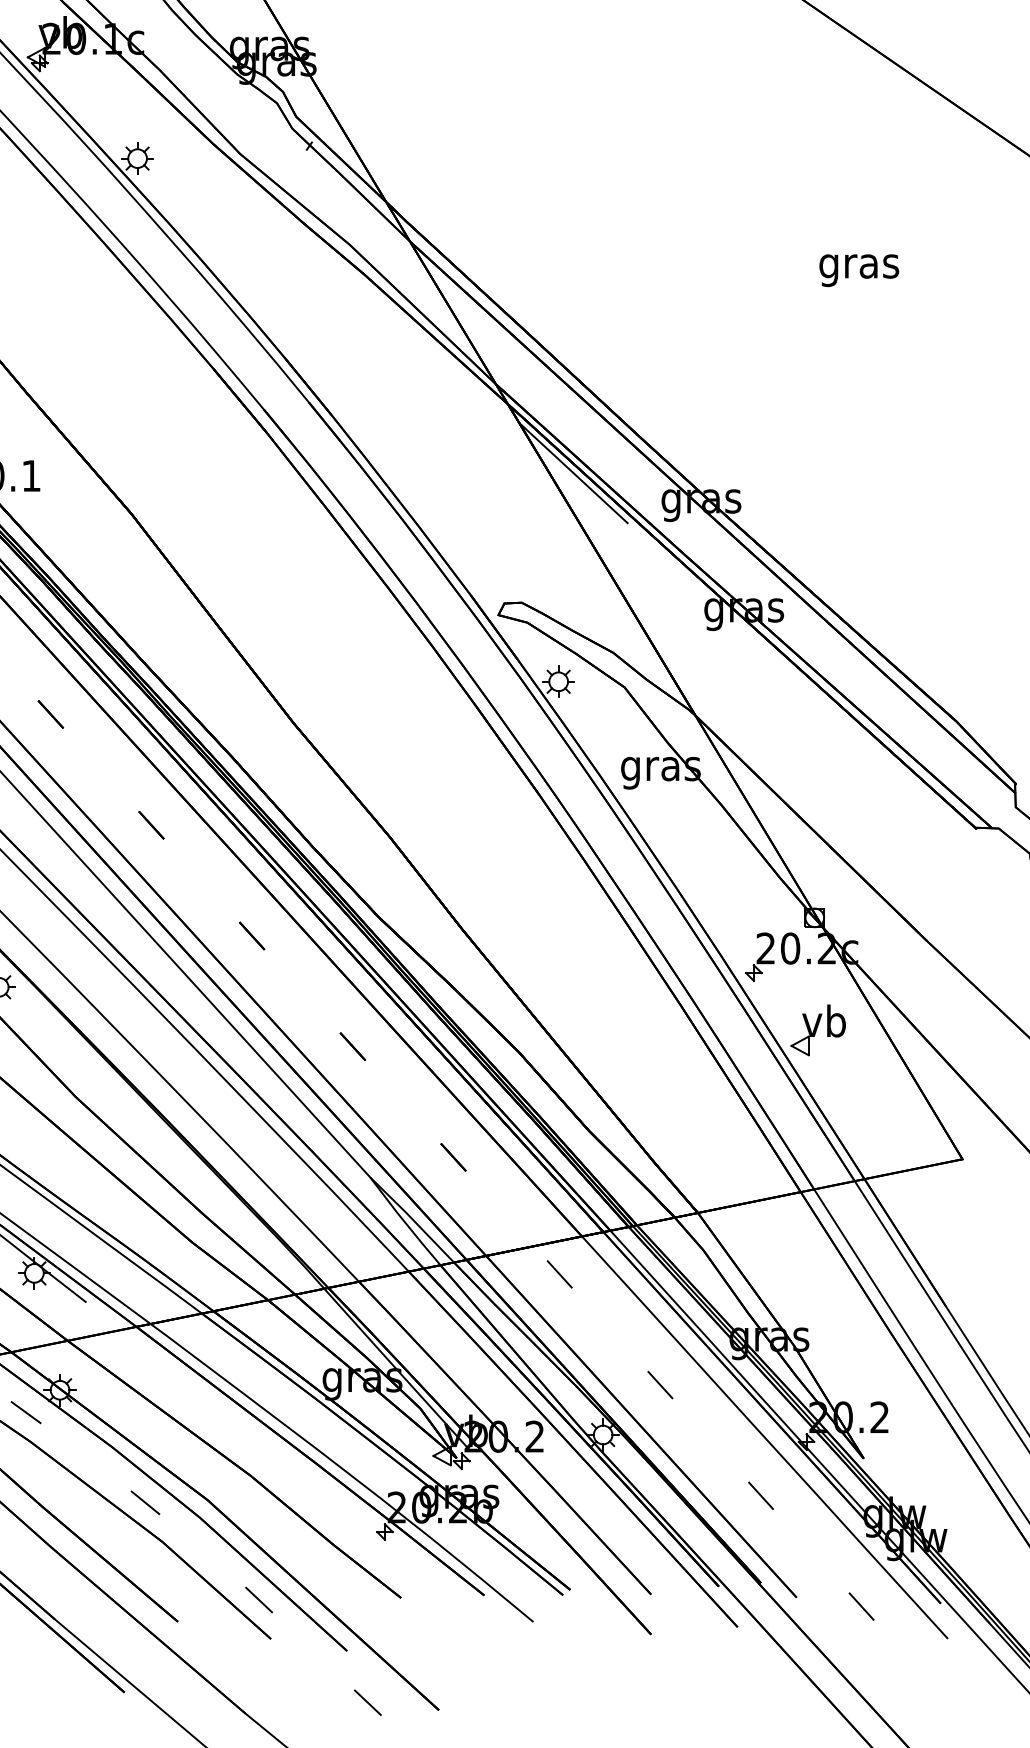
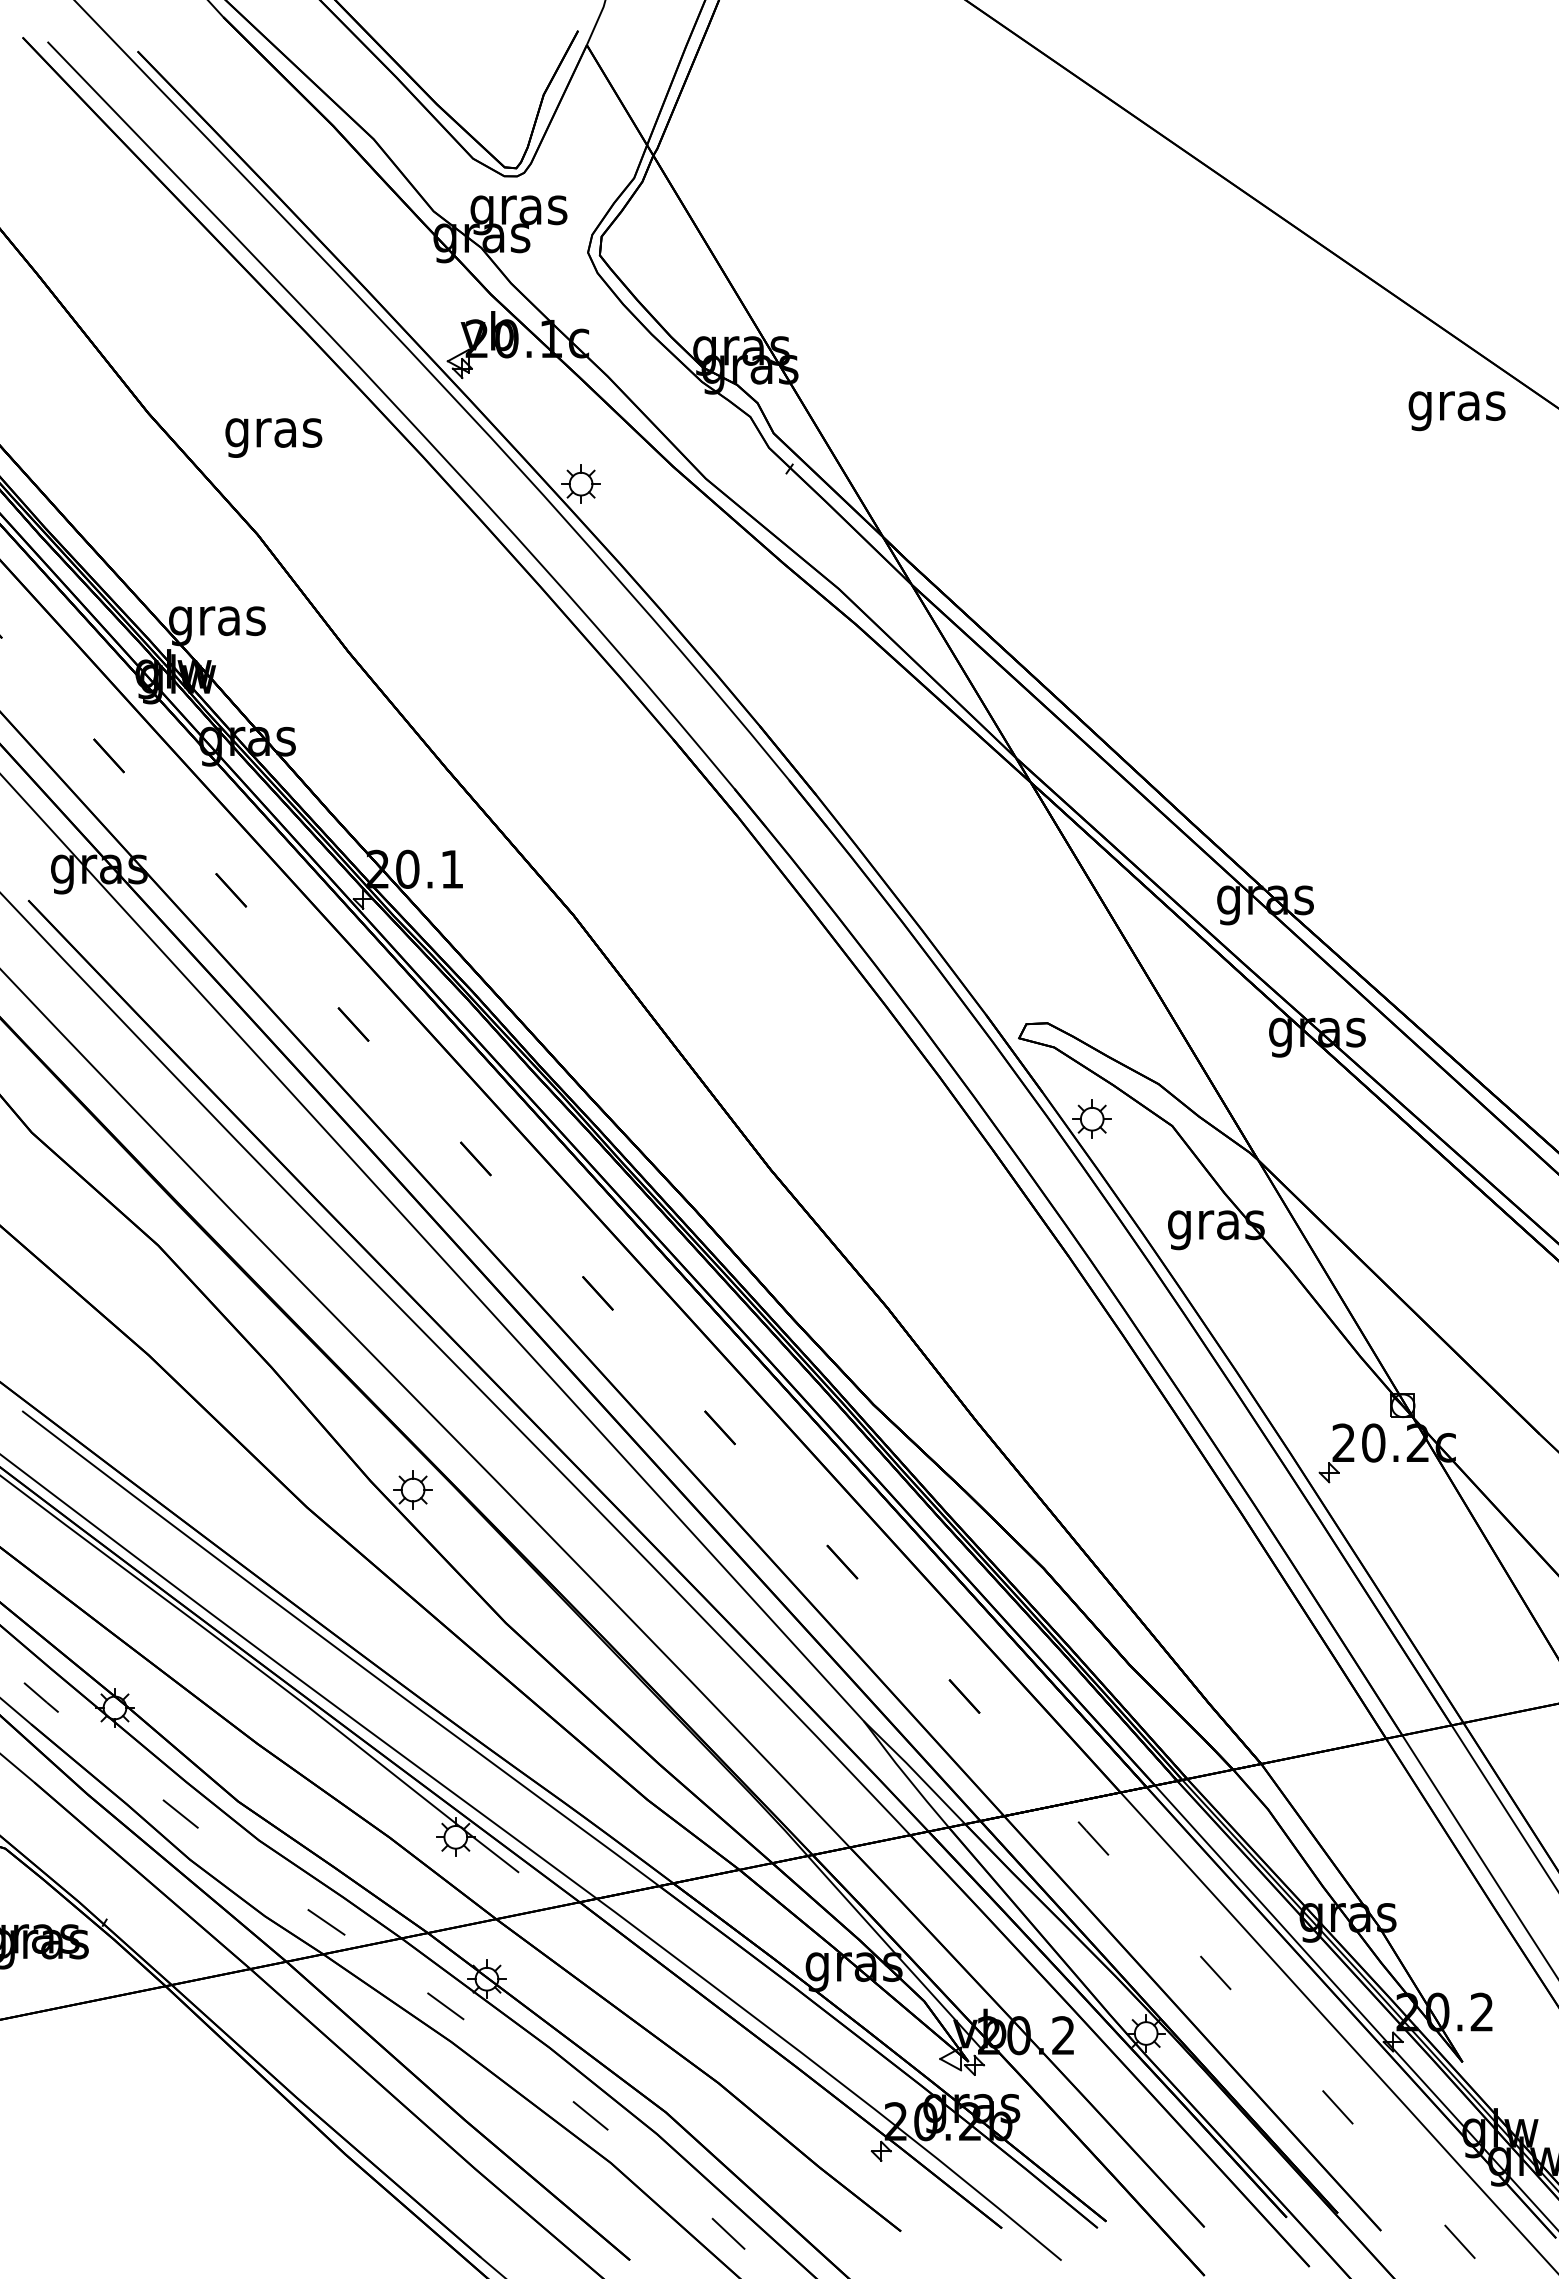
text: (858, 270) -> (1456, 411), moved
line: (572, 472) -> (1109, 865), removed
part: (817, 1030) -> (1406, 1542), removed

